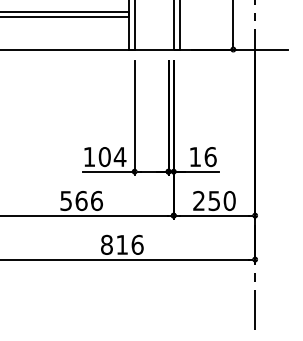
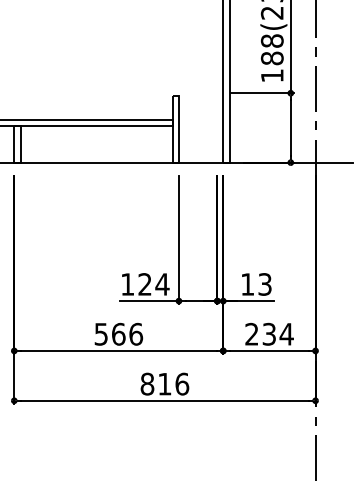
text: (104, 157) -> (144, 284), 104 -> 124
text: (211, 157) -> (265, 284), 16 -> 13
text: (222, 200) -> (278, 333), 250 -> 234

